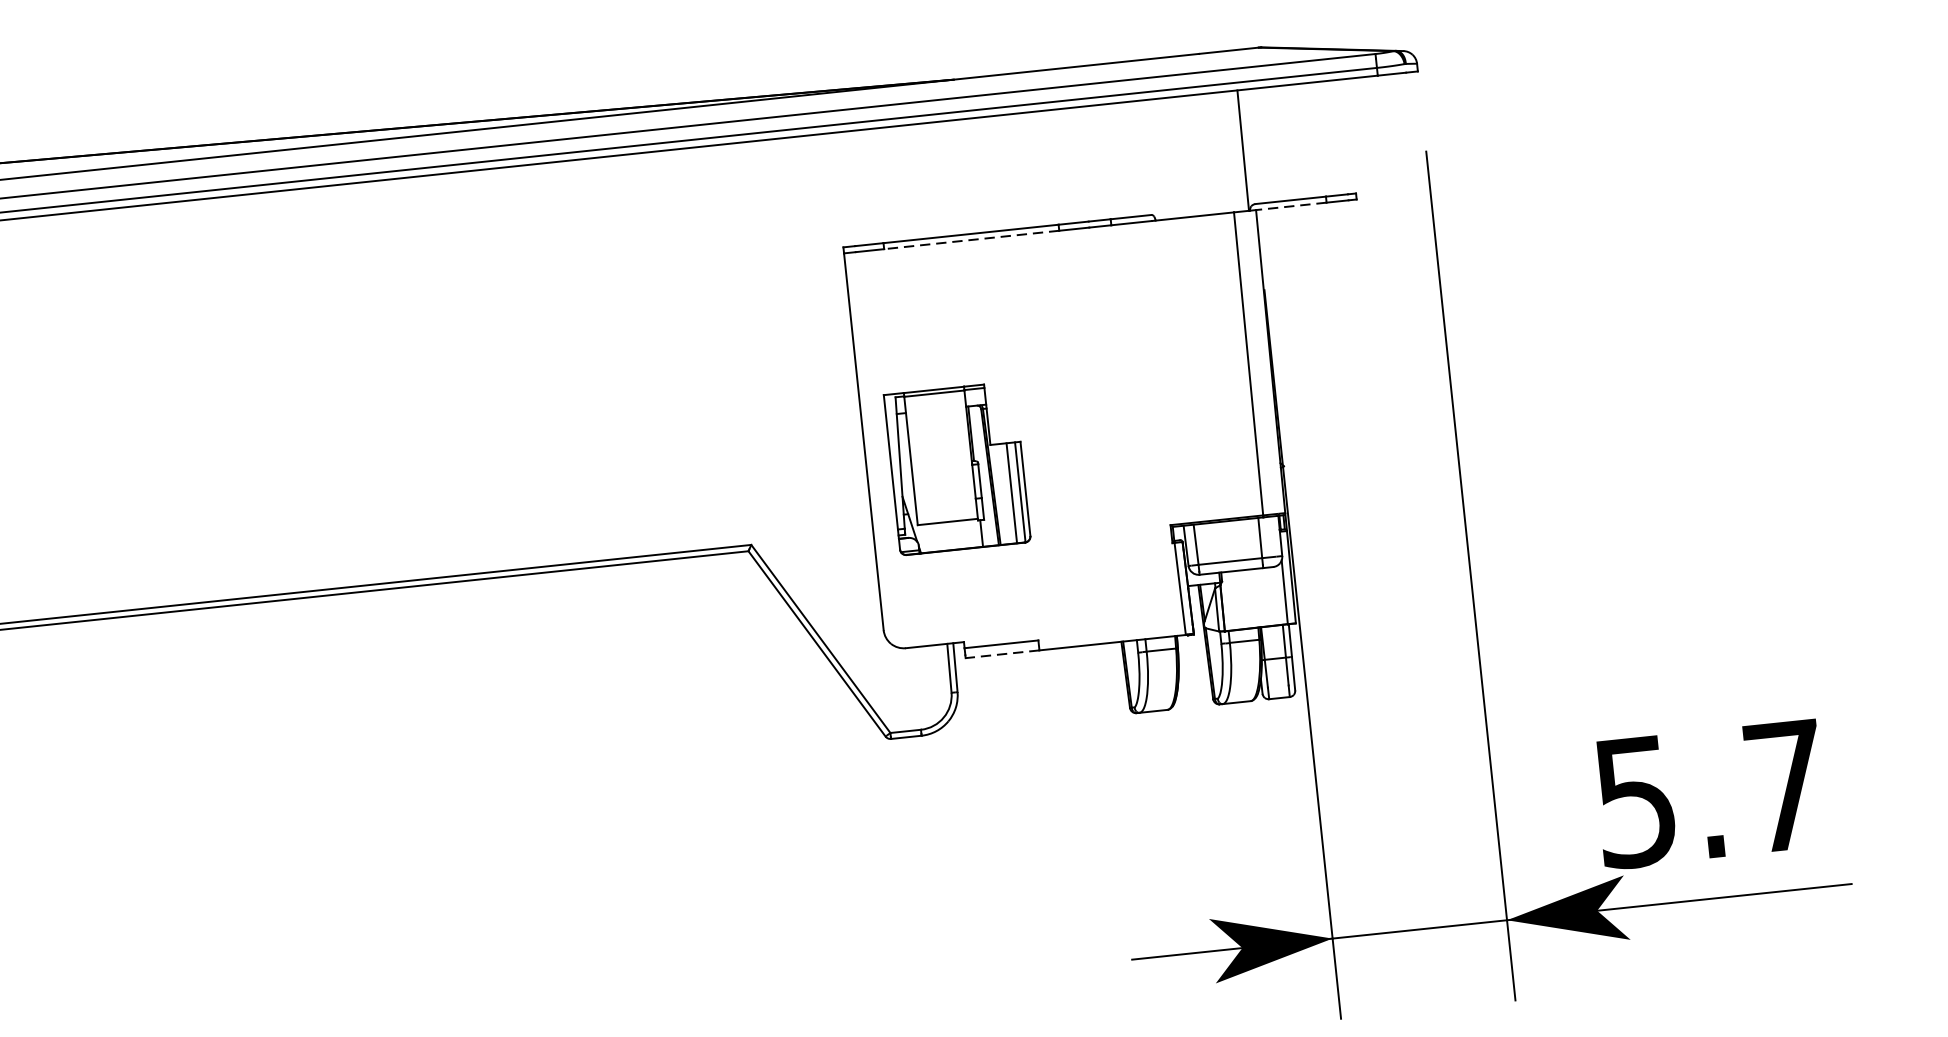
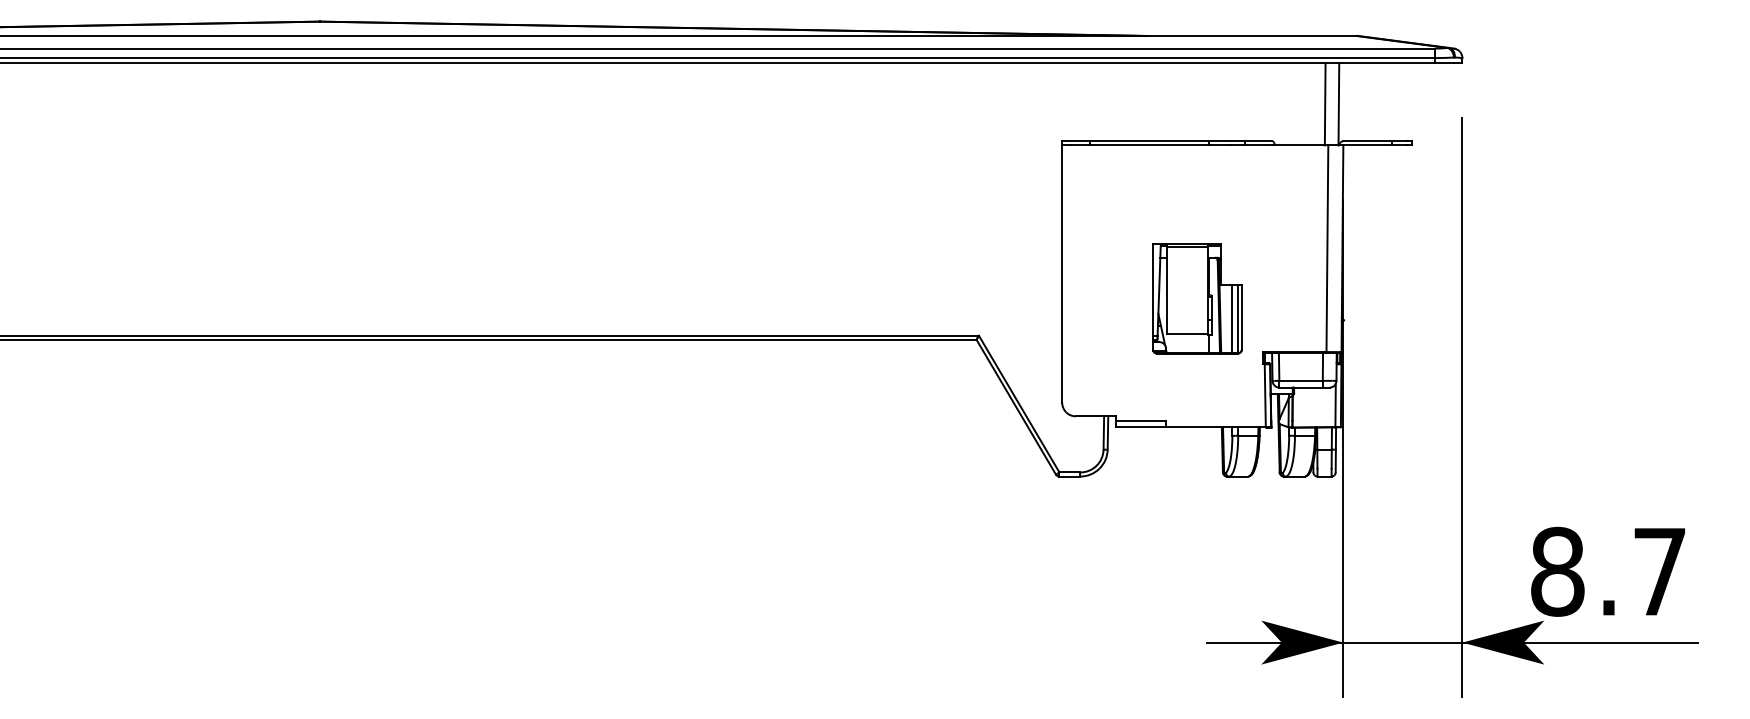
line: (1222, 152) -> (1324, 104), added
line: (1289, 206) -> (1366, 145), dashed -> solid
line: (972, 239) -> (1149, 145), dashed -> solid
part: (957, 468) -> (1197, 298), moved
line: (1002, 654) -> (1140, 427), dashed -> solid
text: (1635, 801) -> (1557, 571), 5.7 -> 8.7

